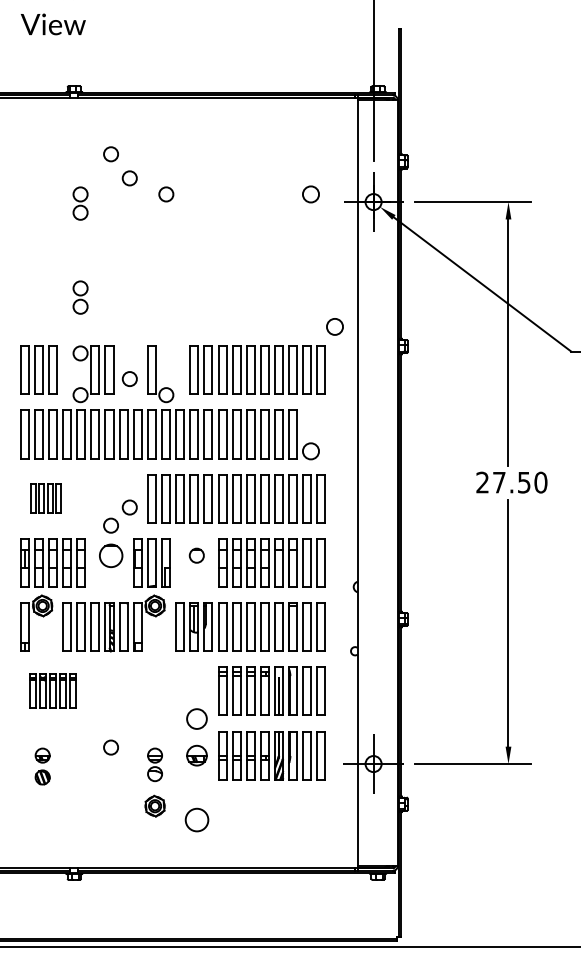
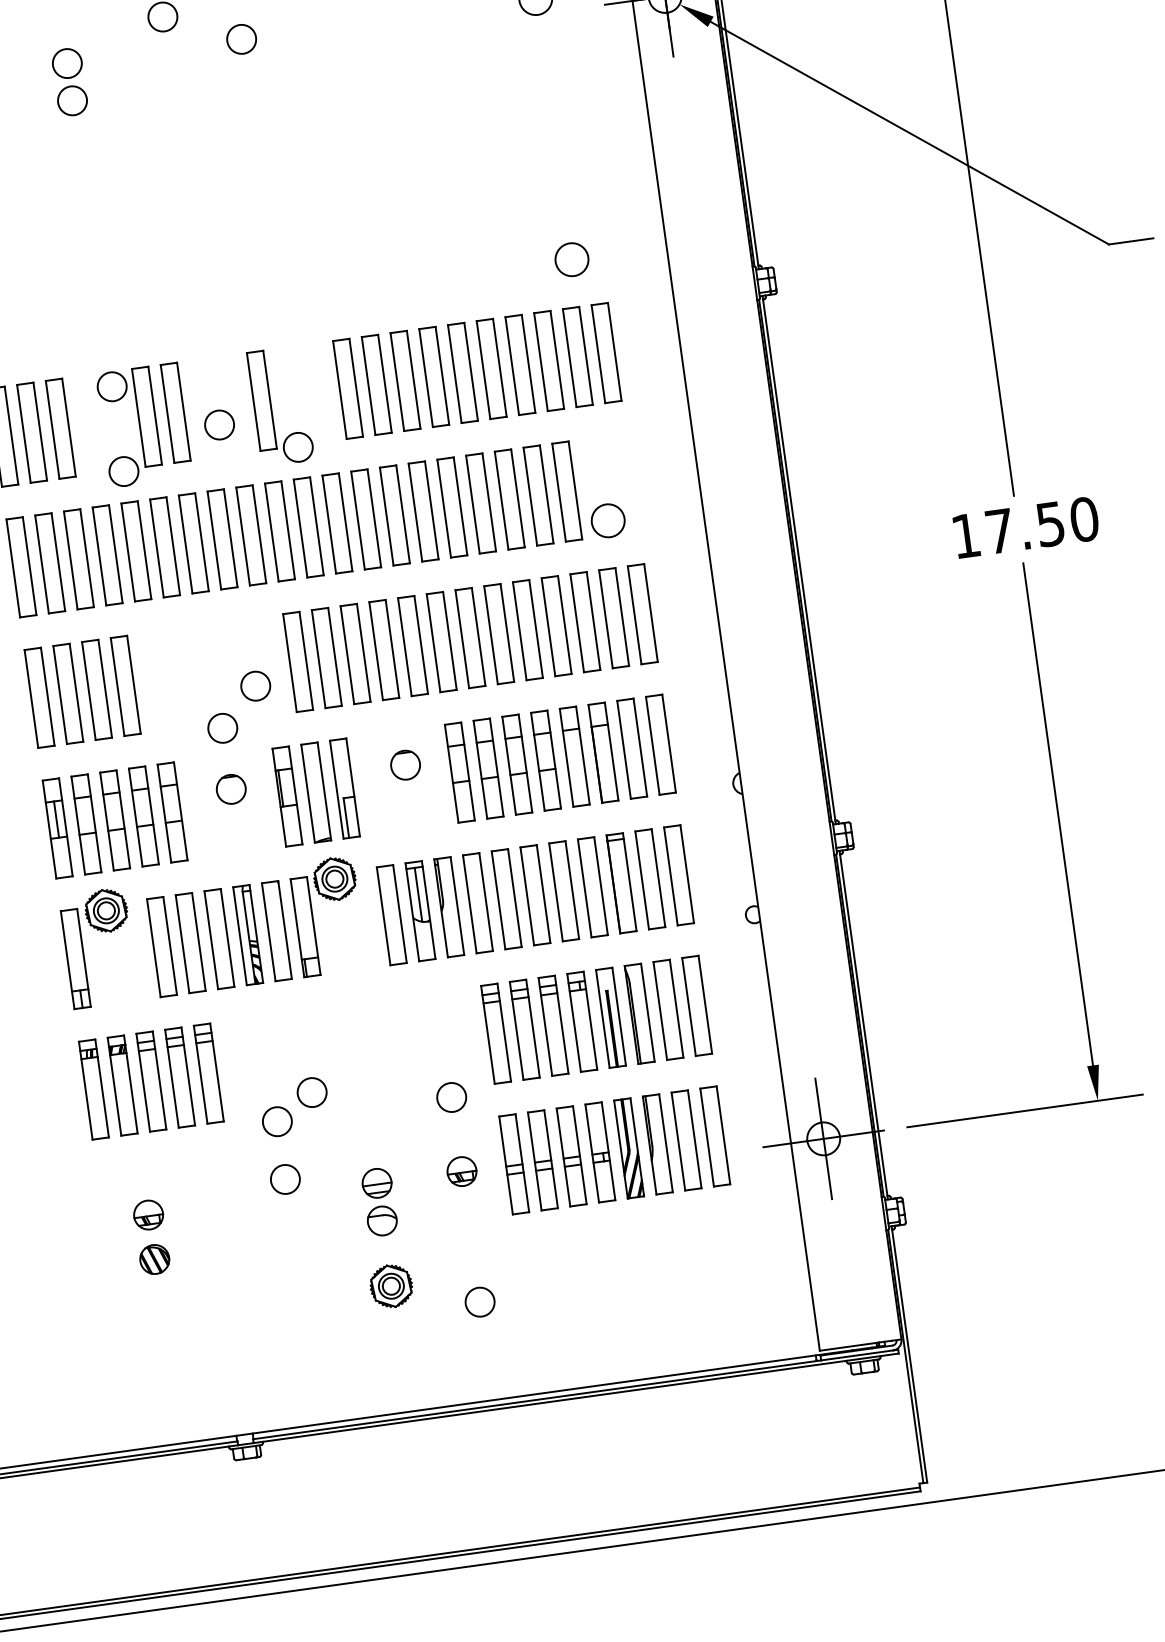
part: (80, 297) -> (96, 273), removed
circle: (334, 326) -> (570, 259), moved
text: (482, 482) -> (965, 535), 27.50 -> 17.50
part: (45, 498) -> (81, 691), size x1.67
circle: (110, 555) -> (230, 789), size x0.62
part: (52, 690) -> (150, 1079), size x1.43
part: (120, 713) -> (294, 1107), added
circle: (196, 719) -> (451, 1098), size x0.71
part: (196, 755) -> (461, 1171), size x0.71
circle: (196, 819) -> (479, 1301), size x0.62

